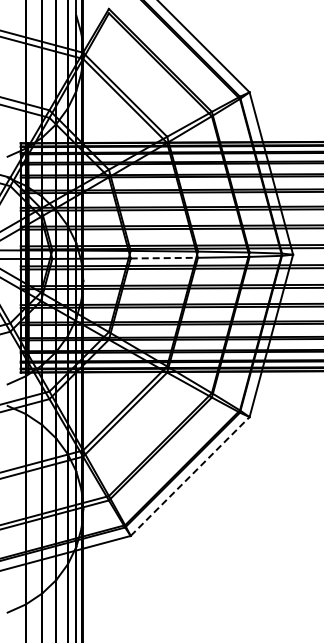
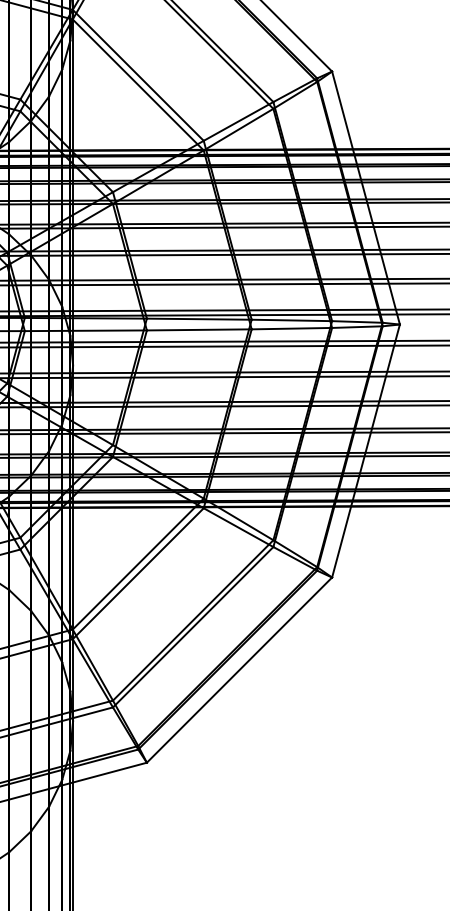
line: (164, 258) -> (199, 330), dashed -> solid
line: (190, 476) -> (240, 670), dashed -> solid

